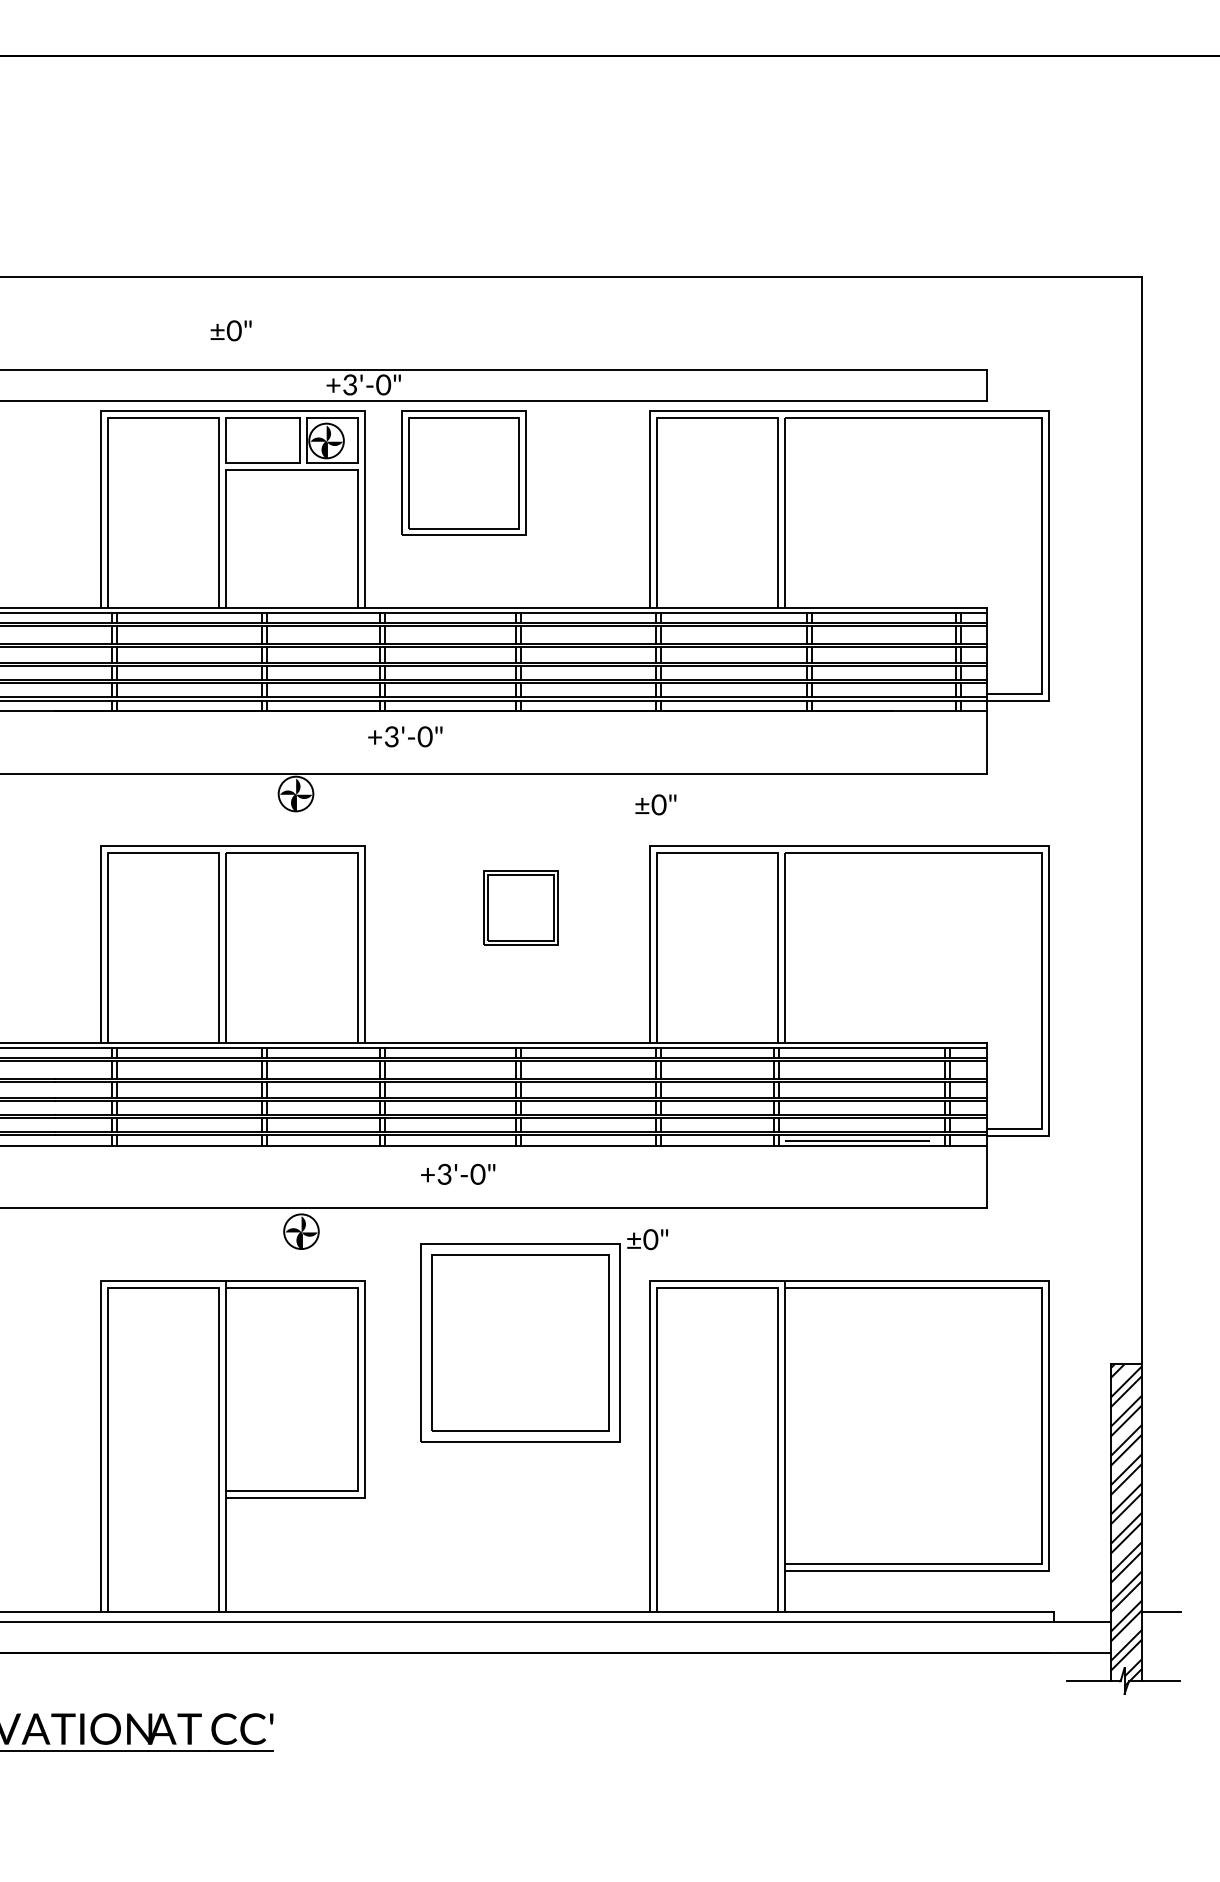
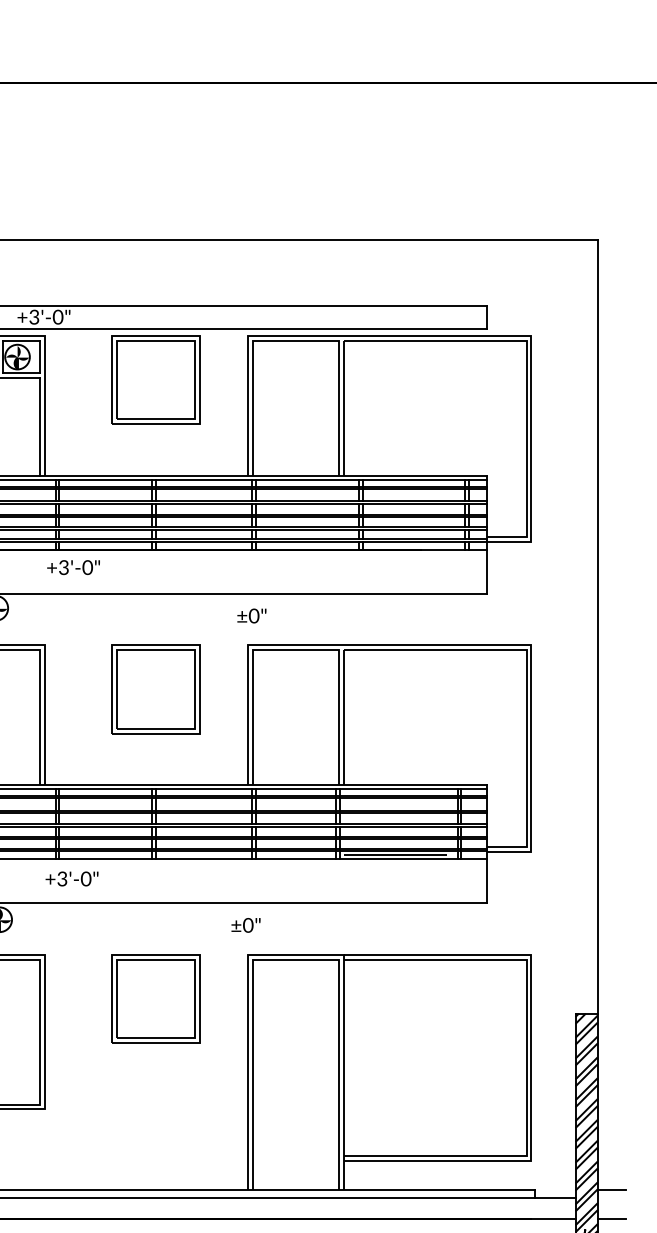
part: (463, 472) -> (155, 379), moved
part: (520, 907) -> (155, 689), size x1.67
text: (458, 1173) -> (72, 878), moved
part: (520, 1342) -> (155, 998), size x0.62
line: (1161, 1652) -> (611, 1219), added

